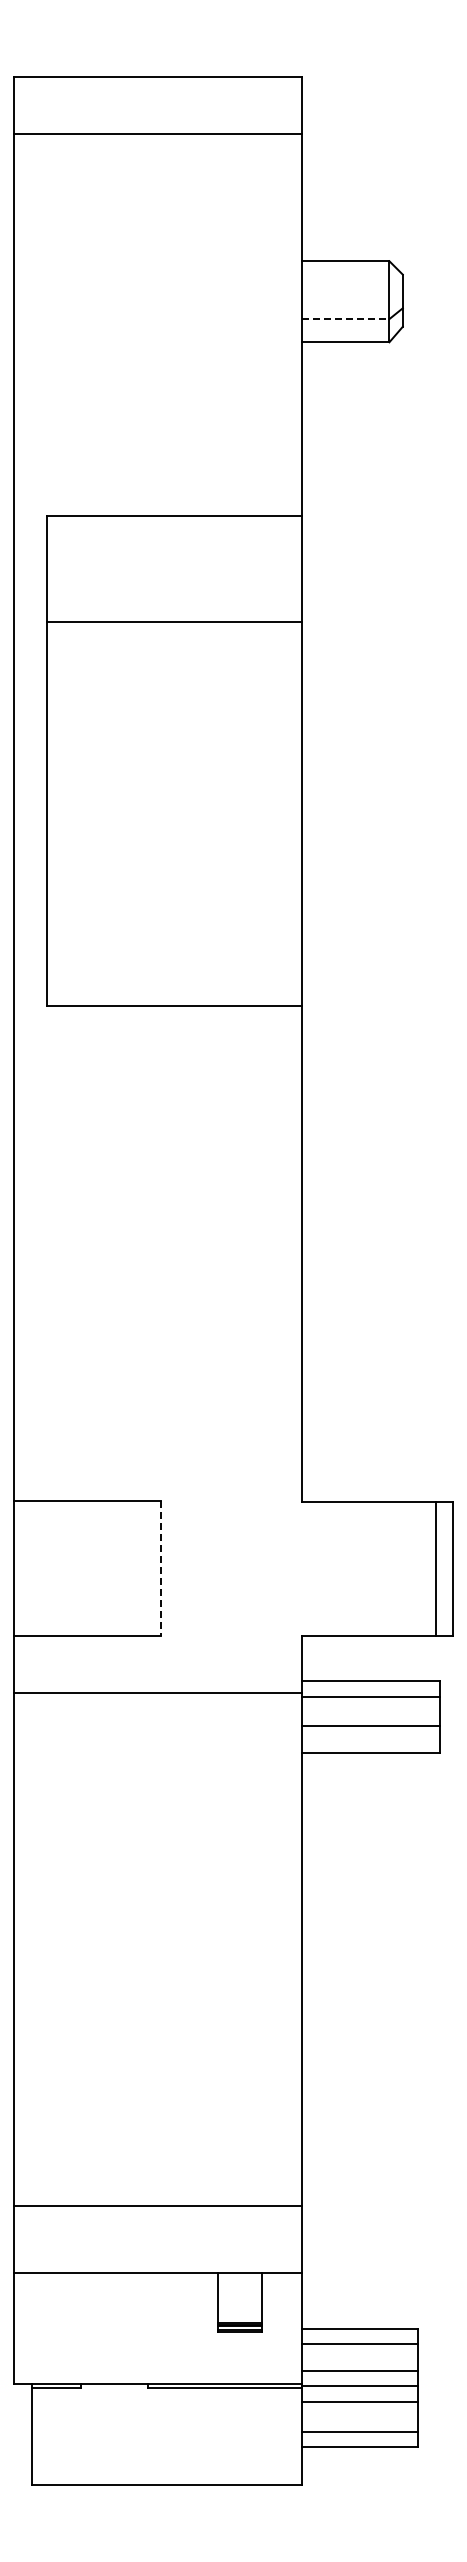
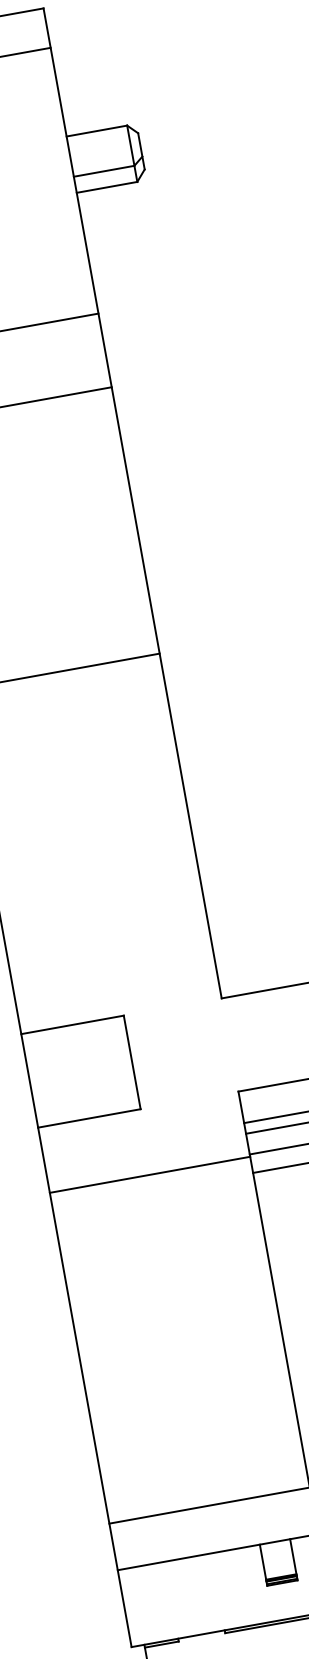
line: (345, 319) -> (103, 171), dashed -> solid
line: (161, 1569) -> (132, 1063), dashed -> solid
line: (157, 1692) -> (149, 1174), moved

